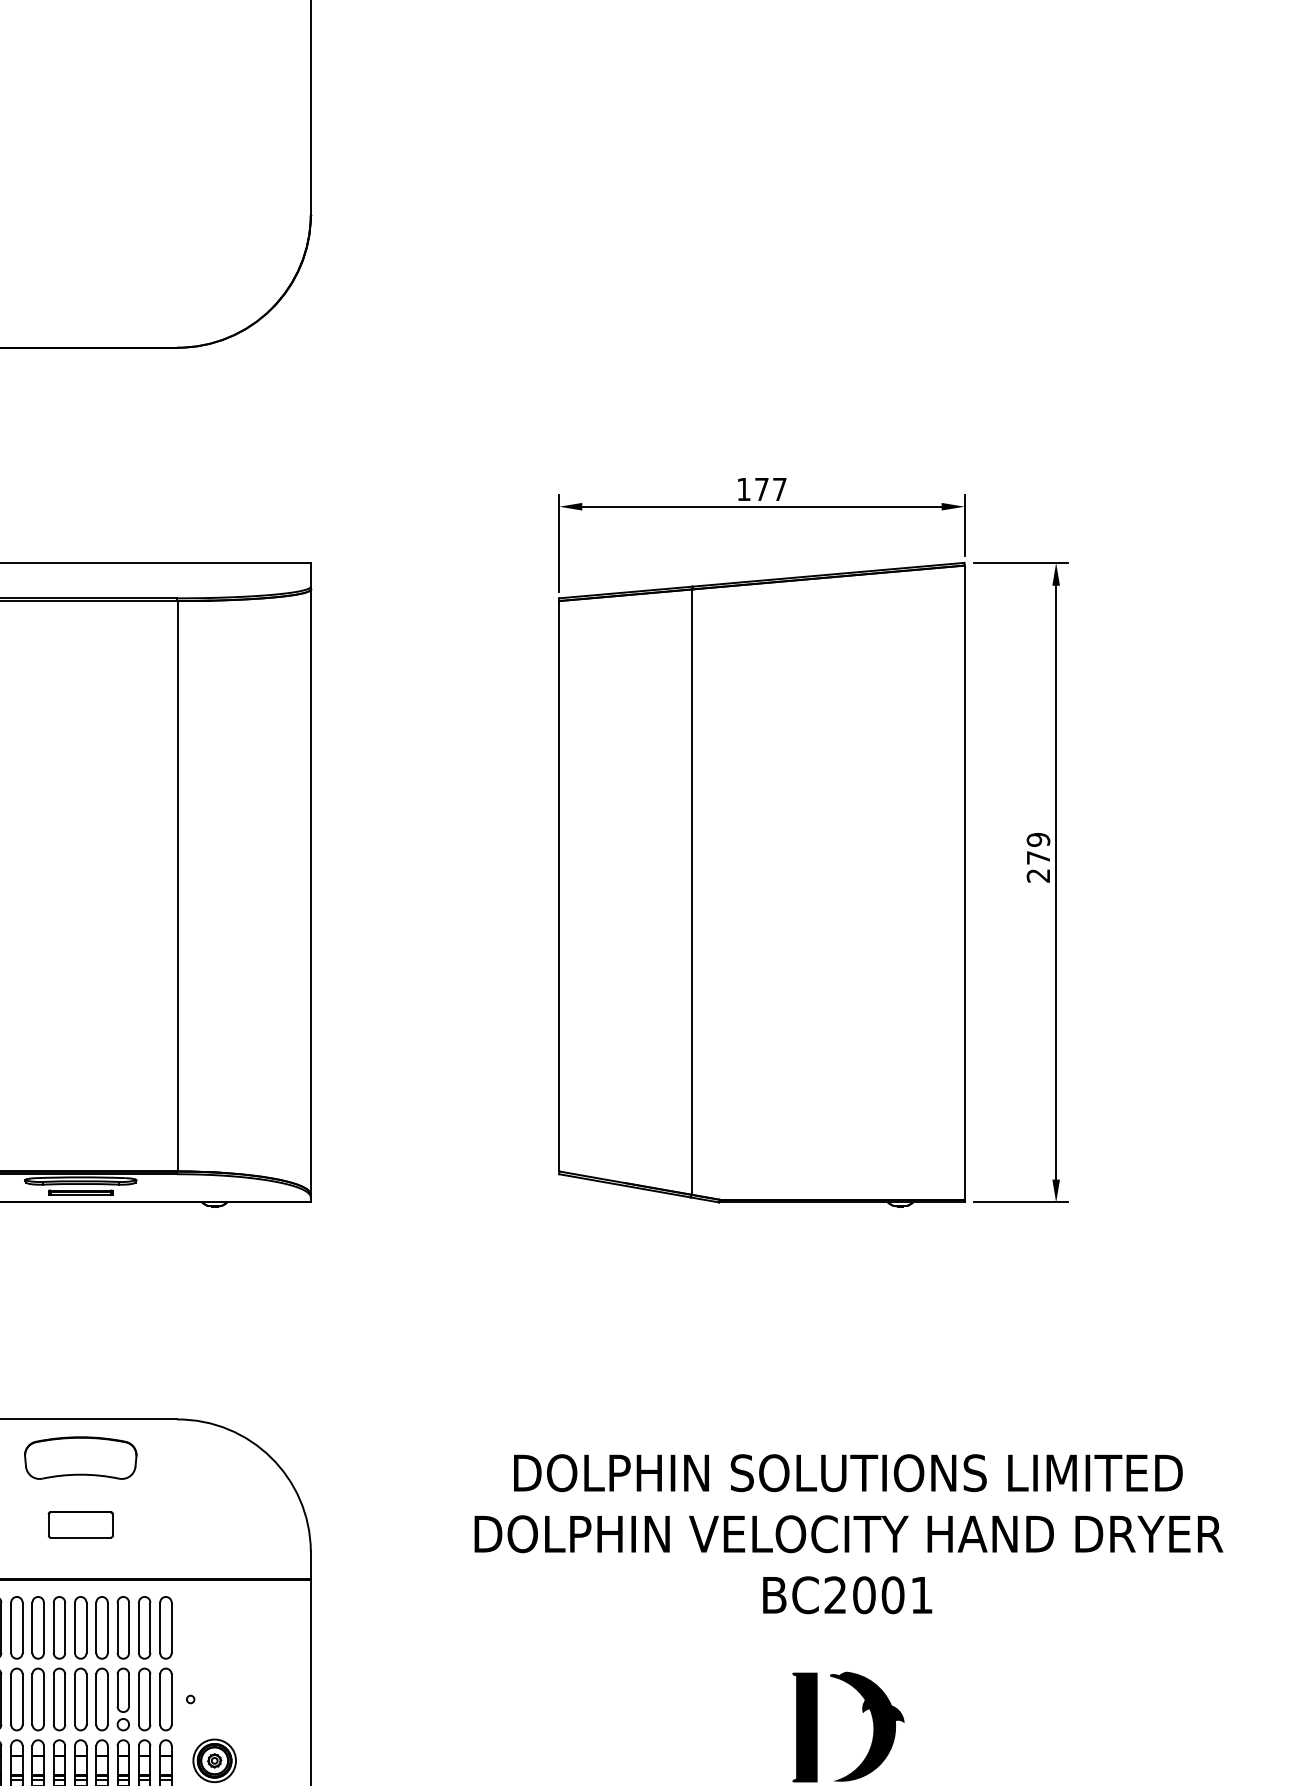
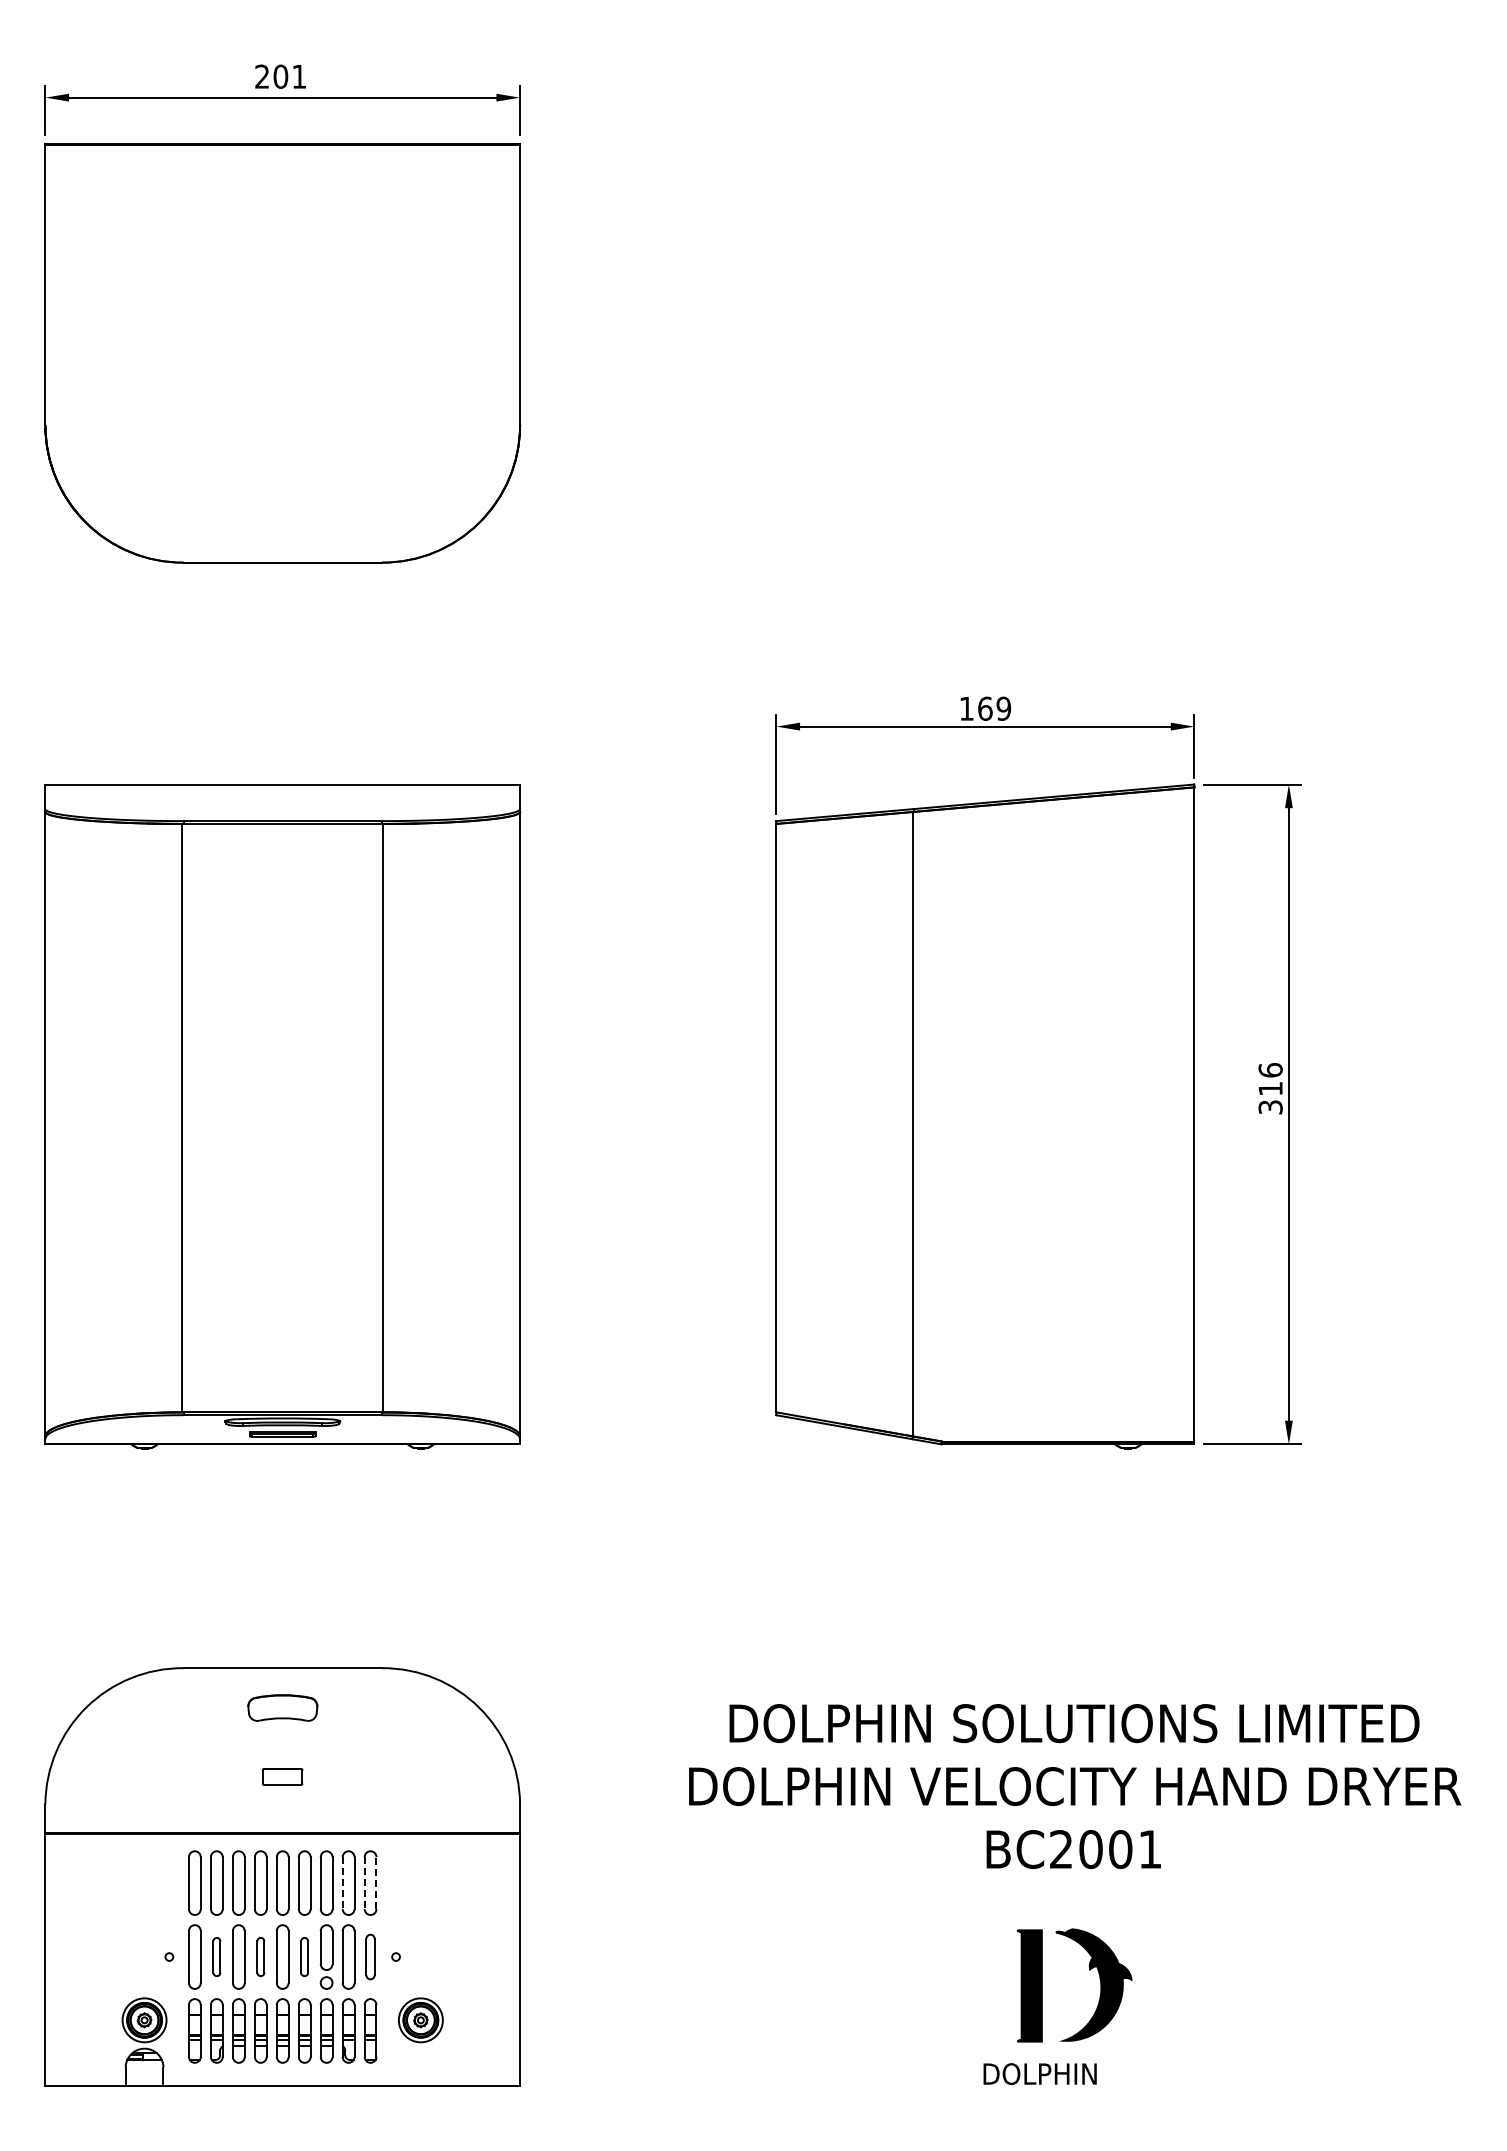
text: (770, 489) -> (994, 708), 177 -> 169
text: (1038, 857) -> (1270, 1088), 279 -> 316
part: (80, 1457) -> (282, 1707), size x0.6
part: (80, 1524) -> (282, 1776), size x0.6
line: (138, 1628) -> (342, 1883), solid -> dashed
line: (160, 1628) -> (364, 1883), solid -> dashed
line: (171, 1628) -> (376, 1883), solid -> dashed
part: (16, 1698) -> (216, 1956), size x0.6
part: (59, 1698) -> (260, 1956), size x0.6
part: (101, 1698) -> (304, 1956), size x0.6
part: (165, 1698) -> (370, 1956), size x0.7

